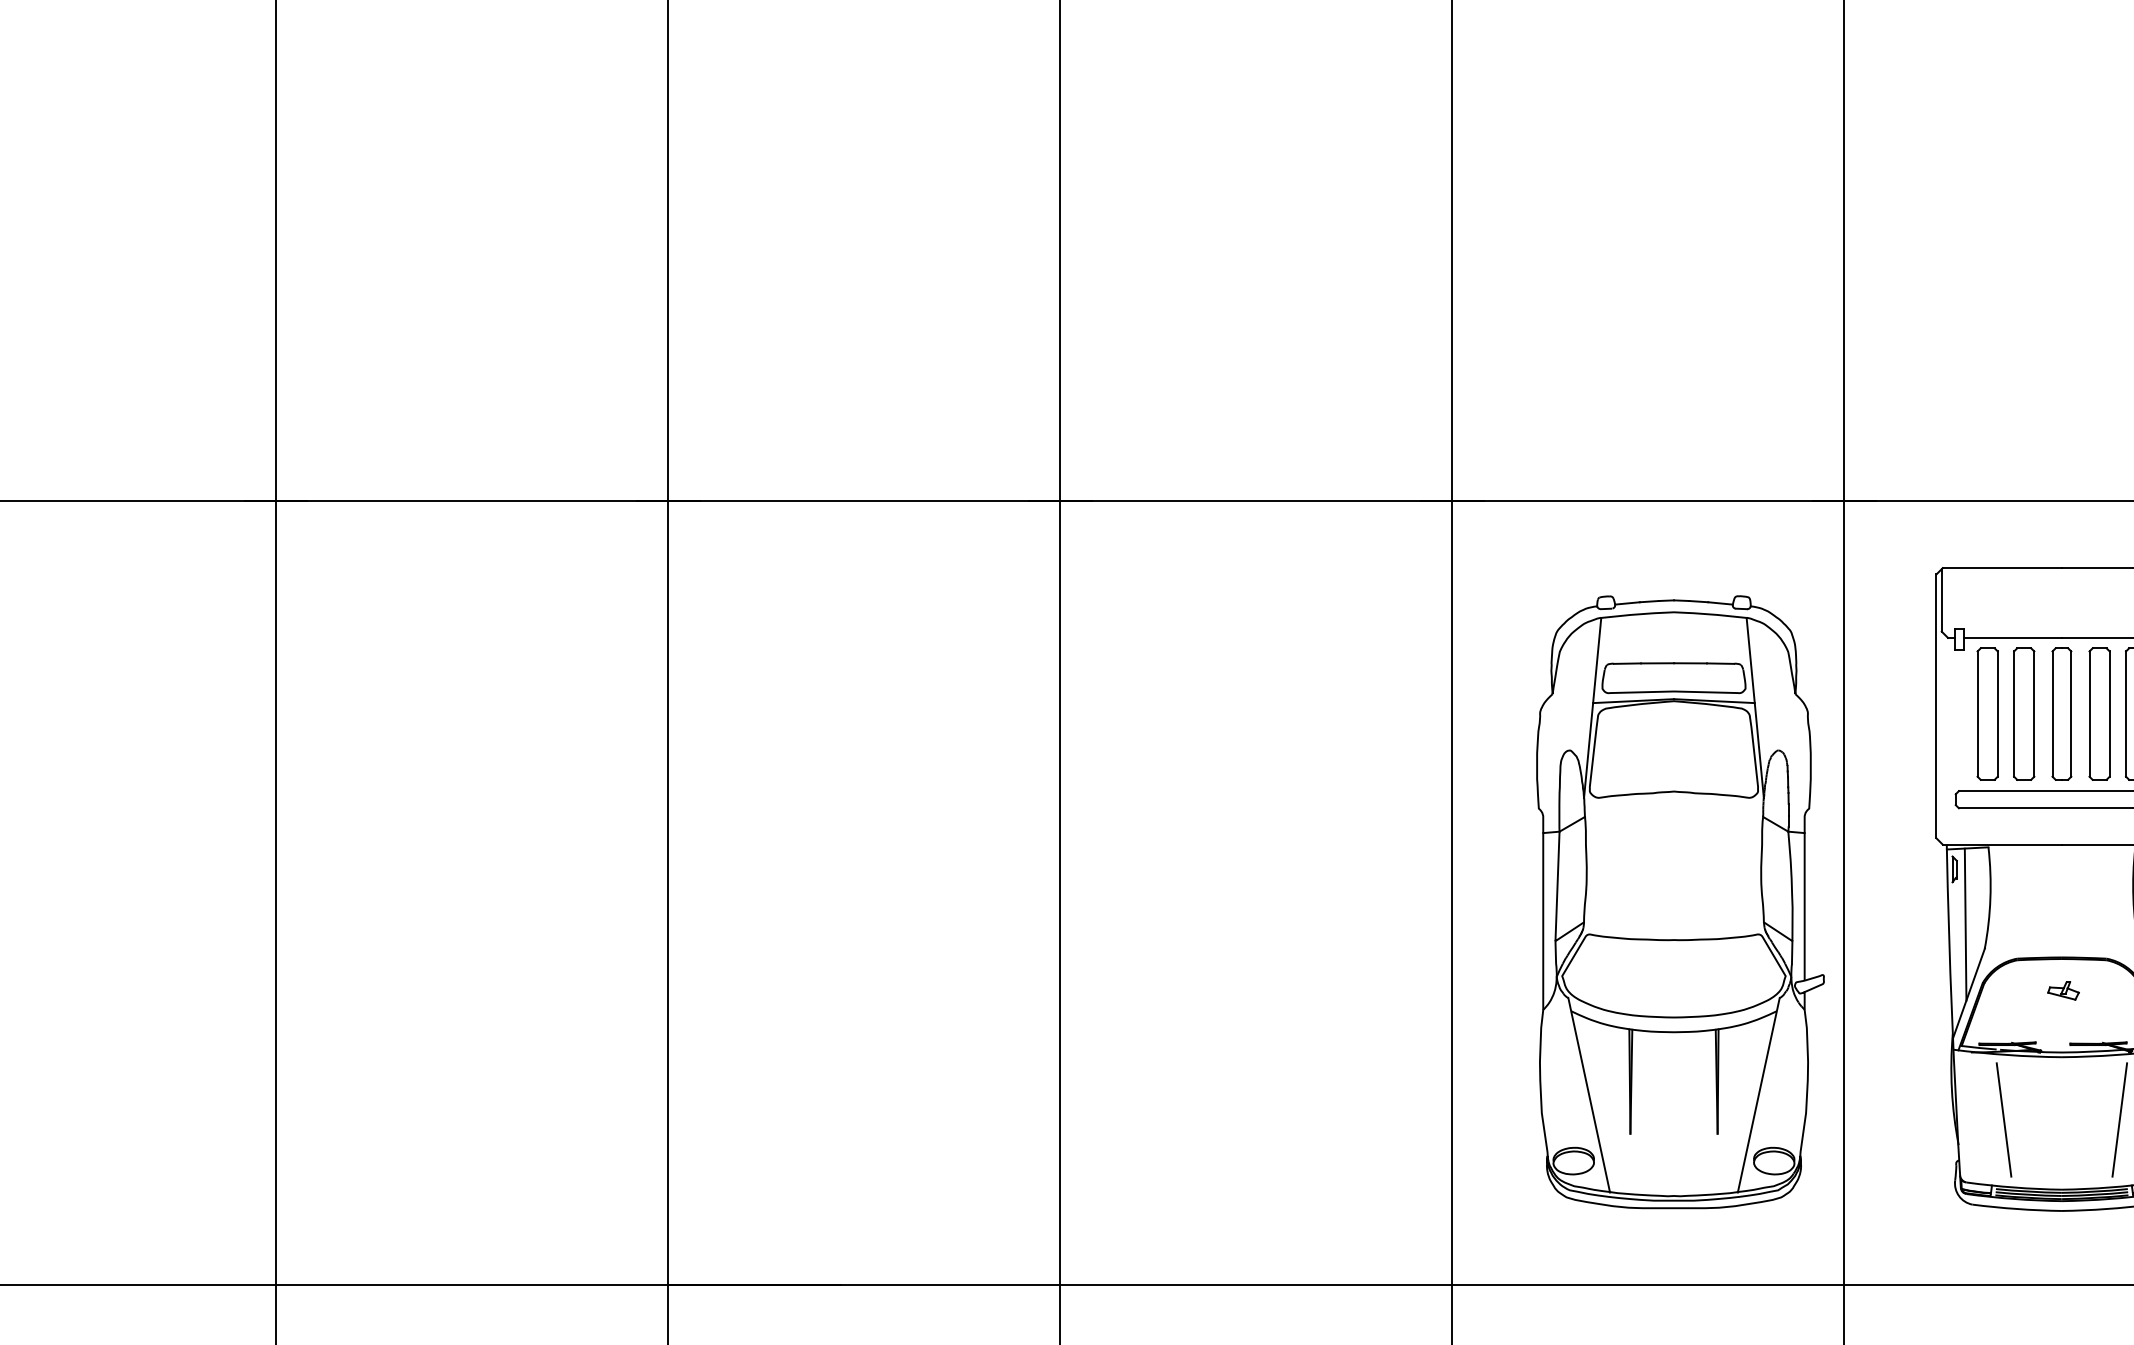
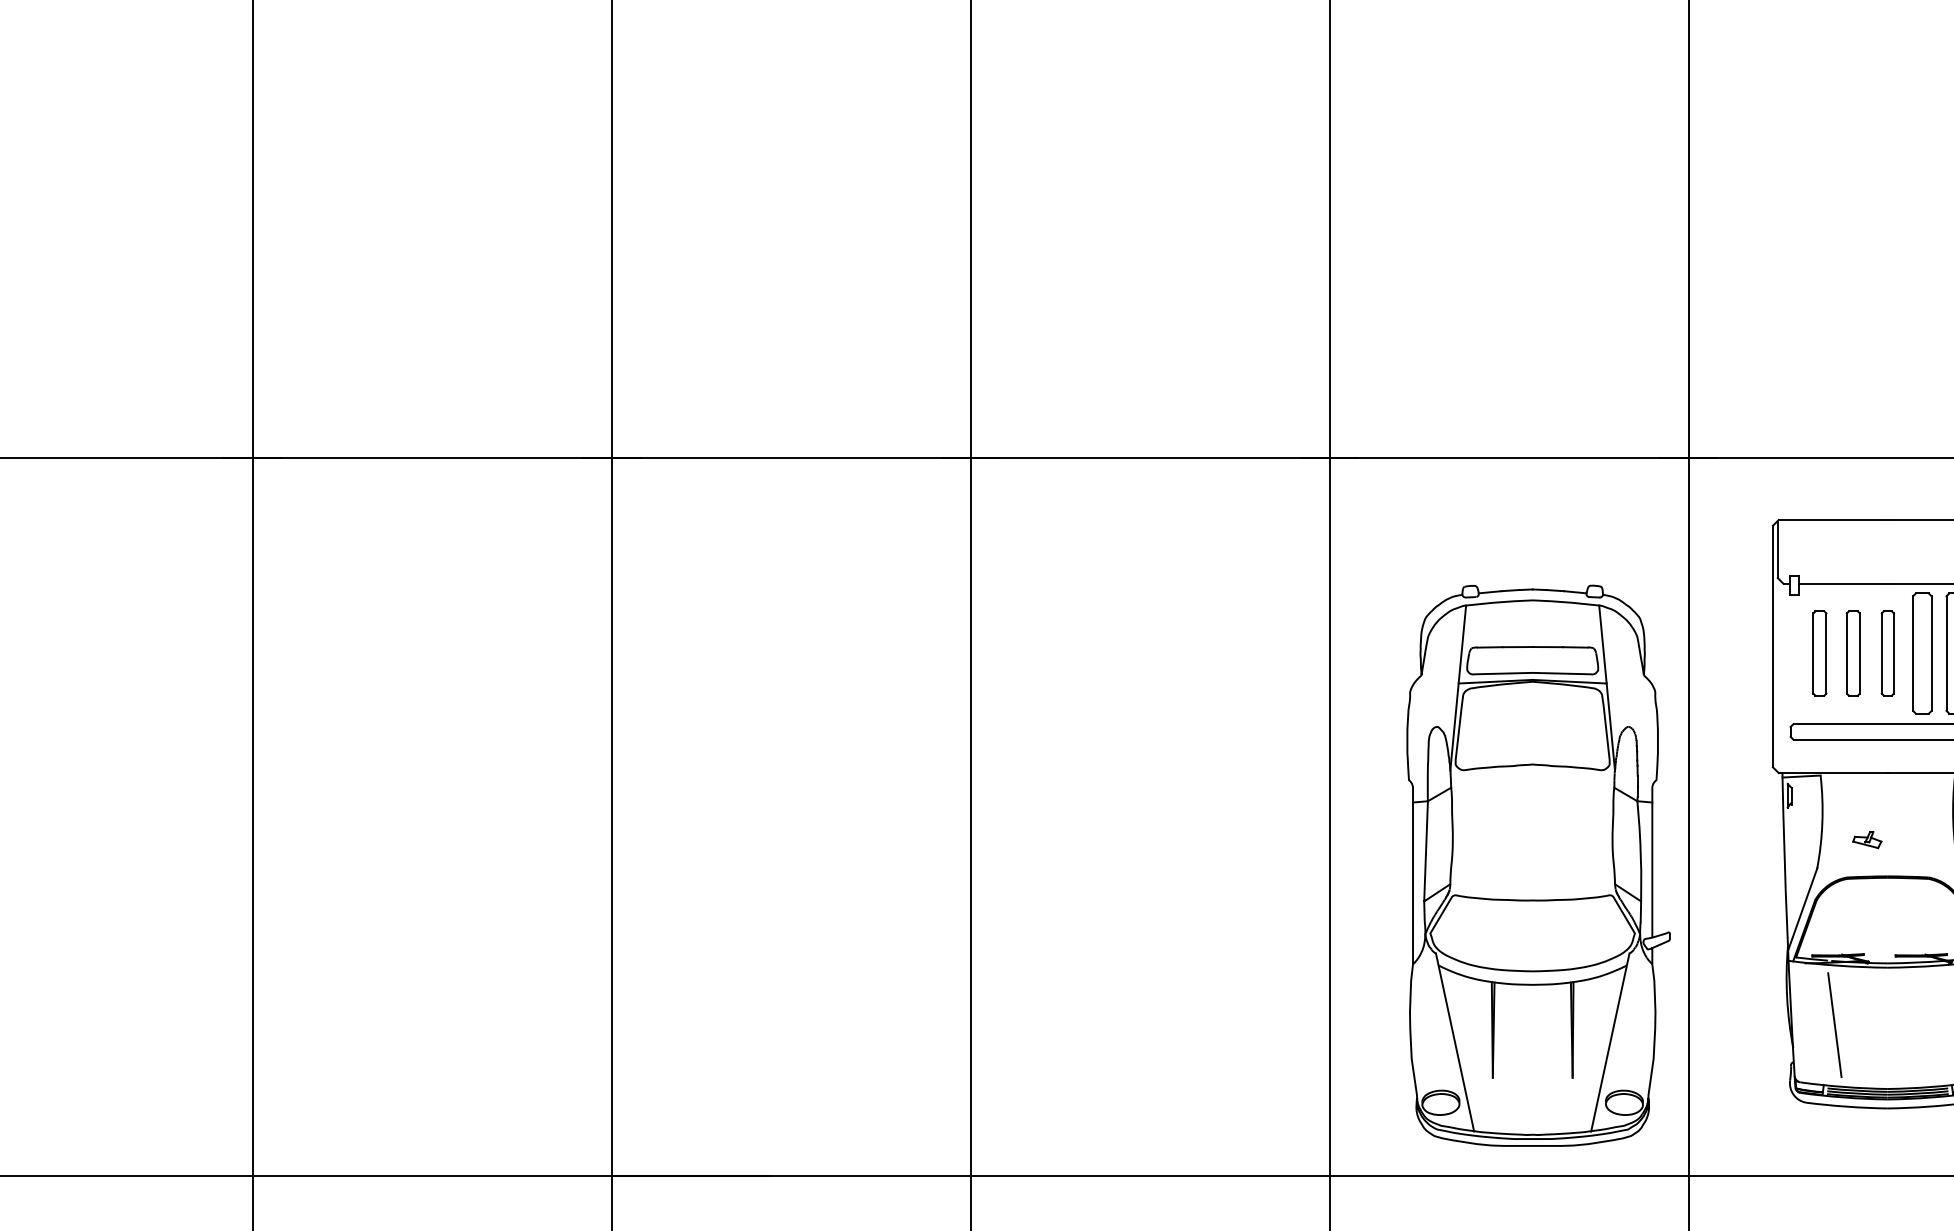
part: (1987, 714) -> (1819, 653), size x0.7
part: (2024, 714) -> (1853, 653), size x0.7
part: (2061, 714) -> (1887, 653), size x0.7
part: (1680, 901) -> (1538, 865), moved
line: (1965, 923) -> (1799, 845), removed
part: (2063, 991) -> (1867, 840), moved
line: (2119, 1120) -> (1940, 1025), removed

